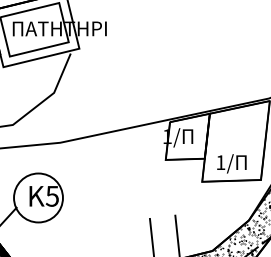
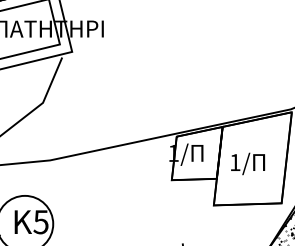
text: (231, 163) -> (247, 163), moved

